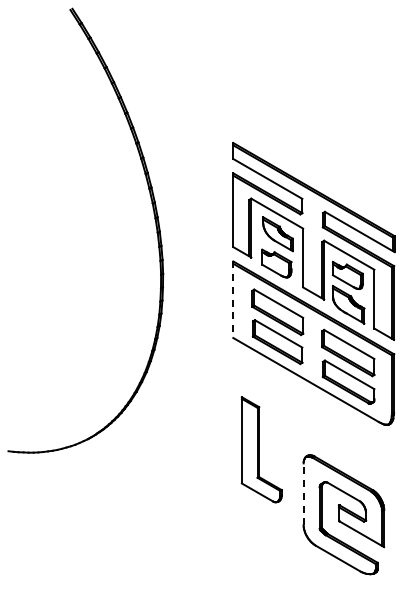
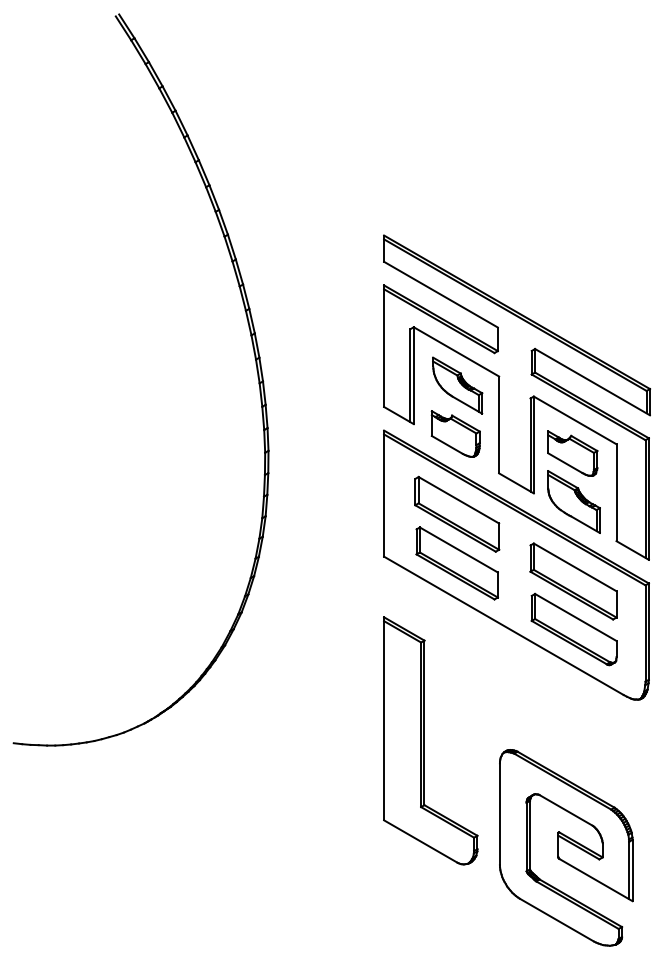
line: (233, 300) -> (384, 494), dashed -> solid
part: (261, 449) -> (430, 740), size x1.43
line: (303, 494) -> (499, 814), dashed -> solid

